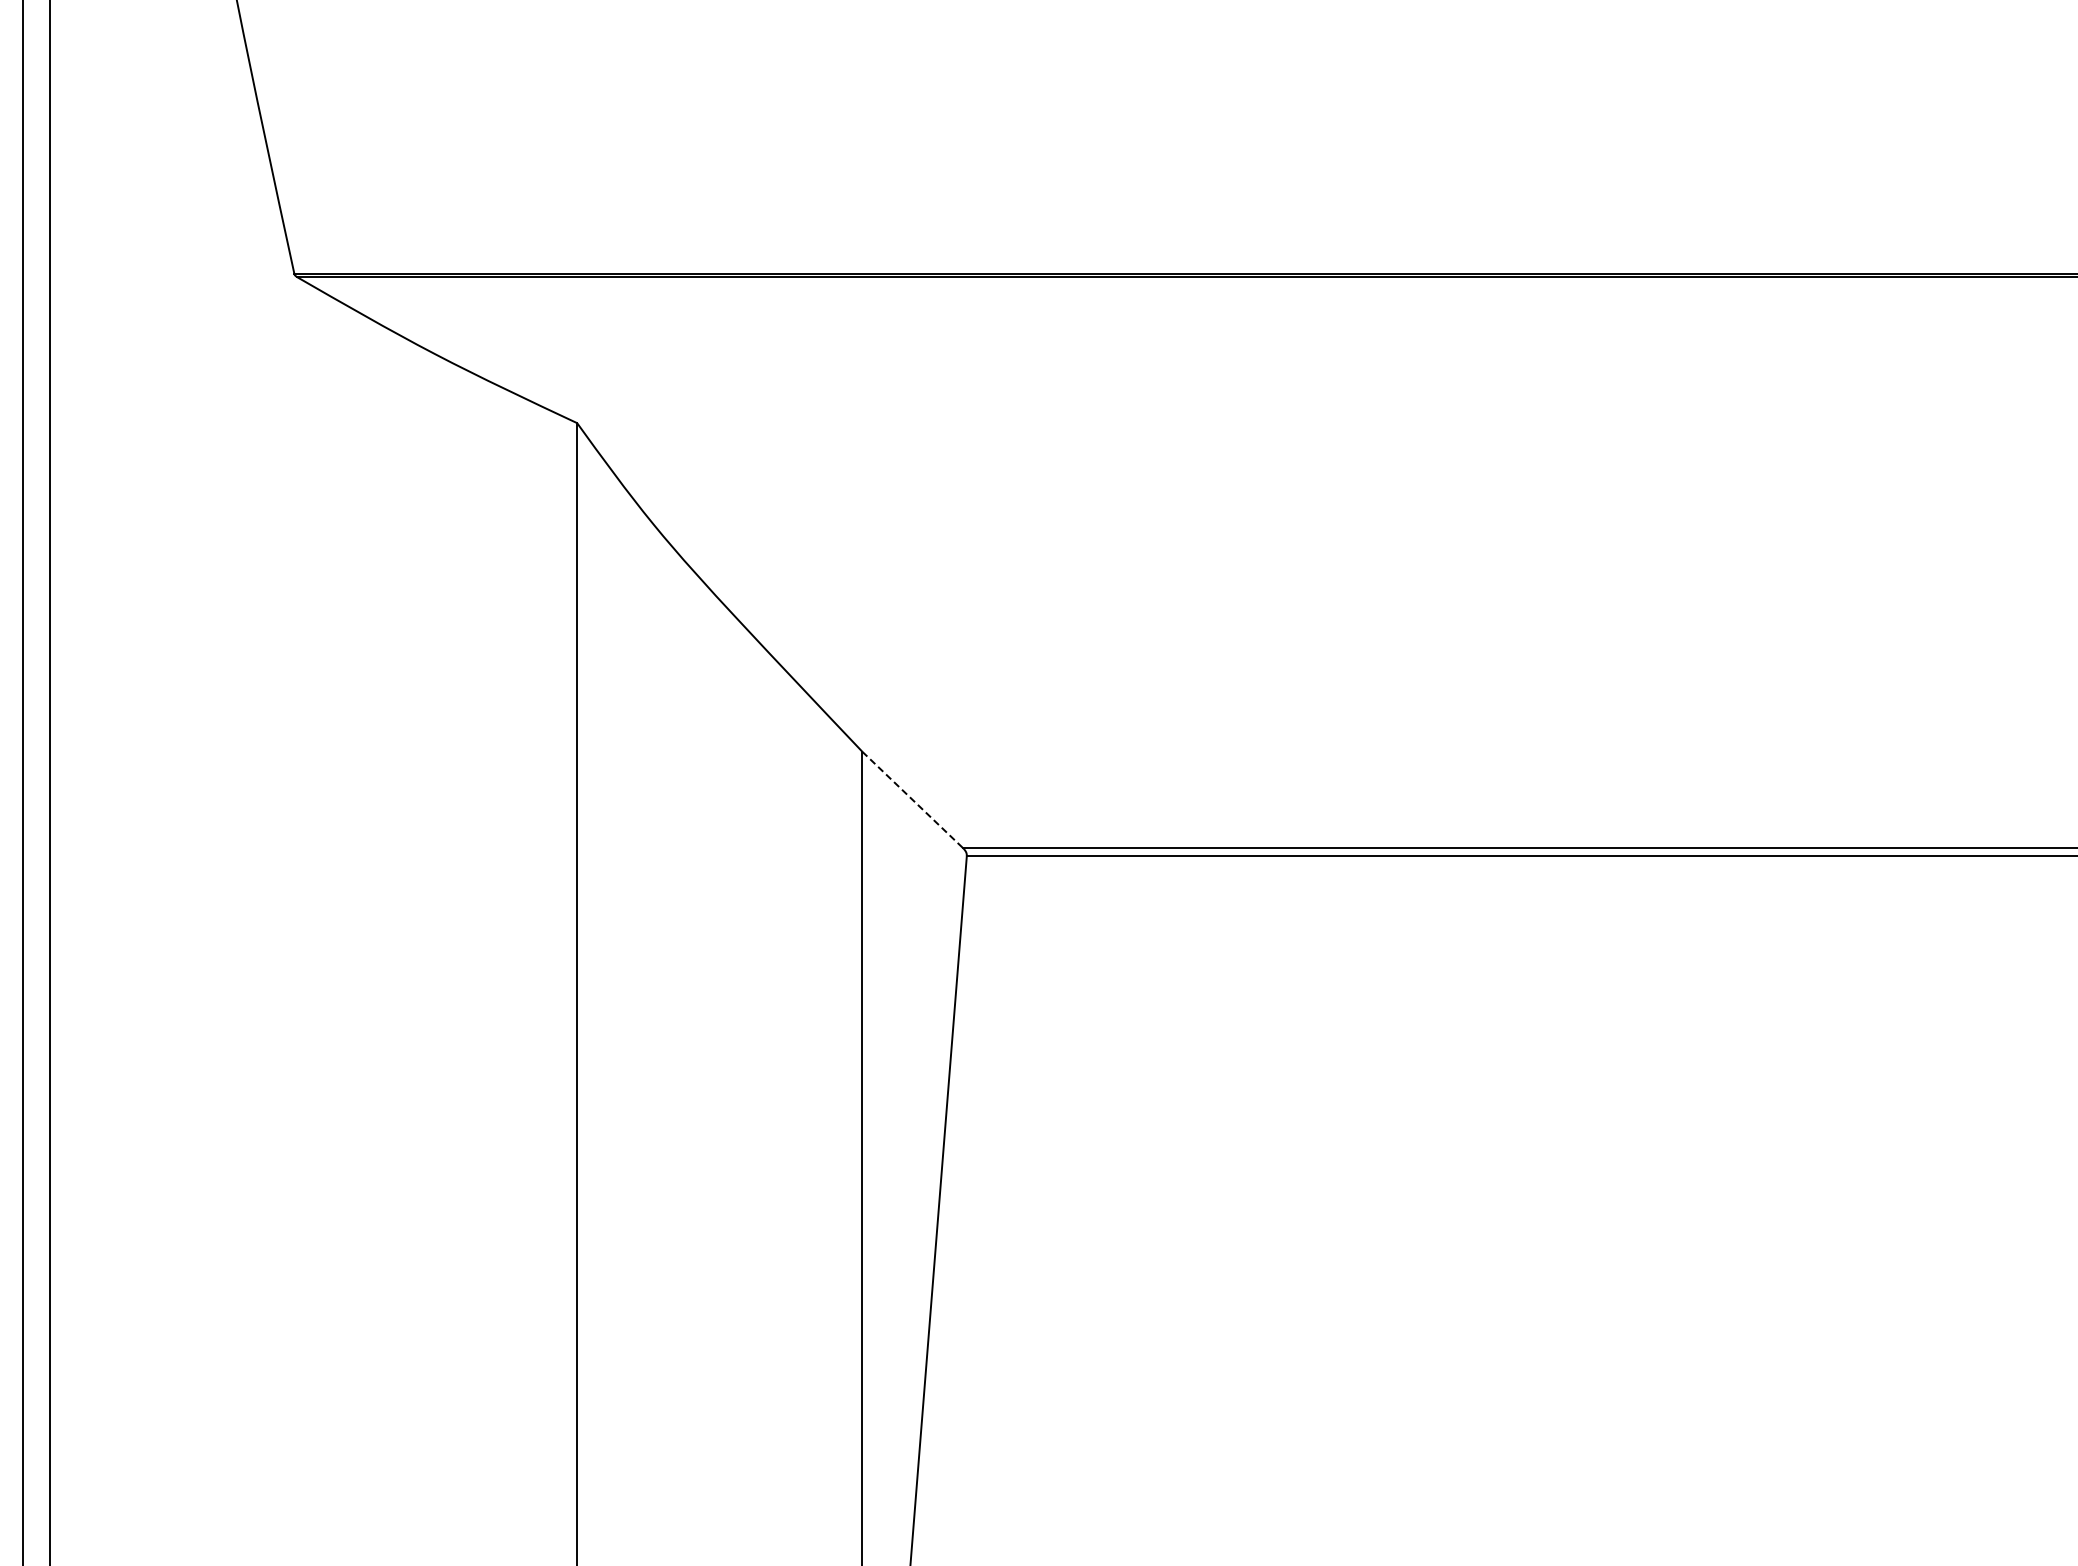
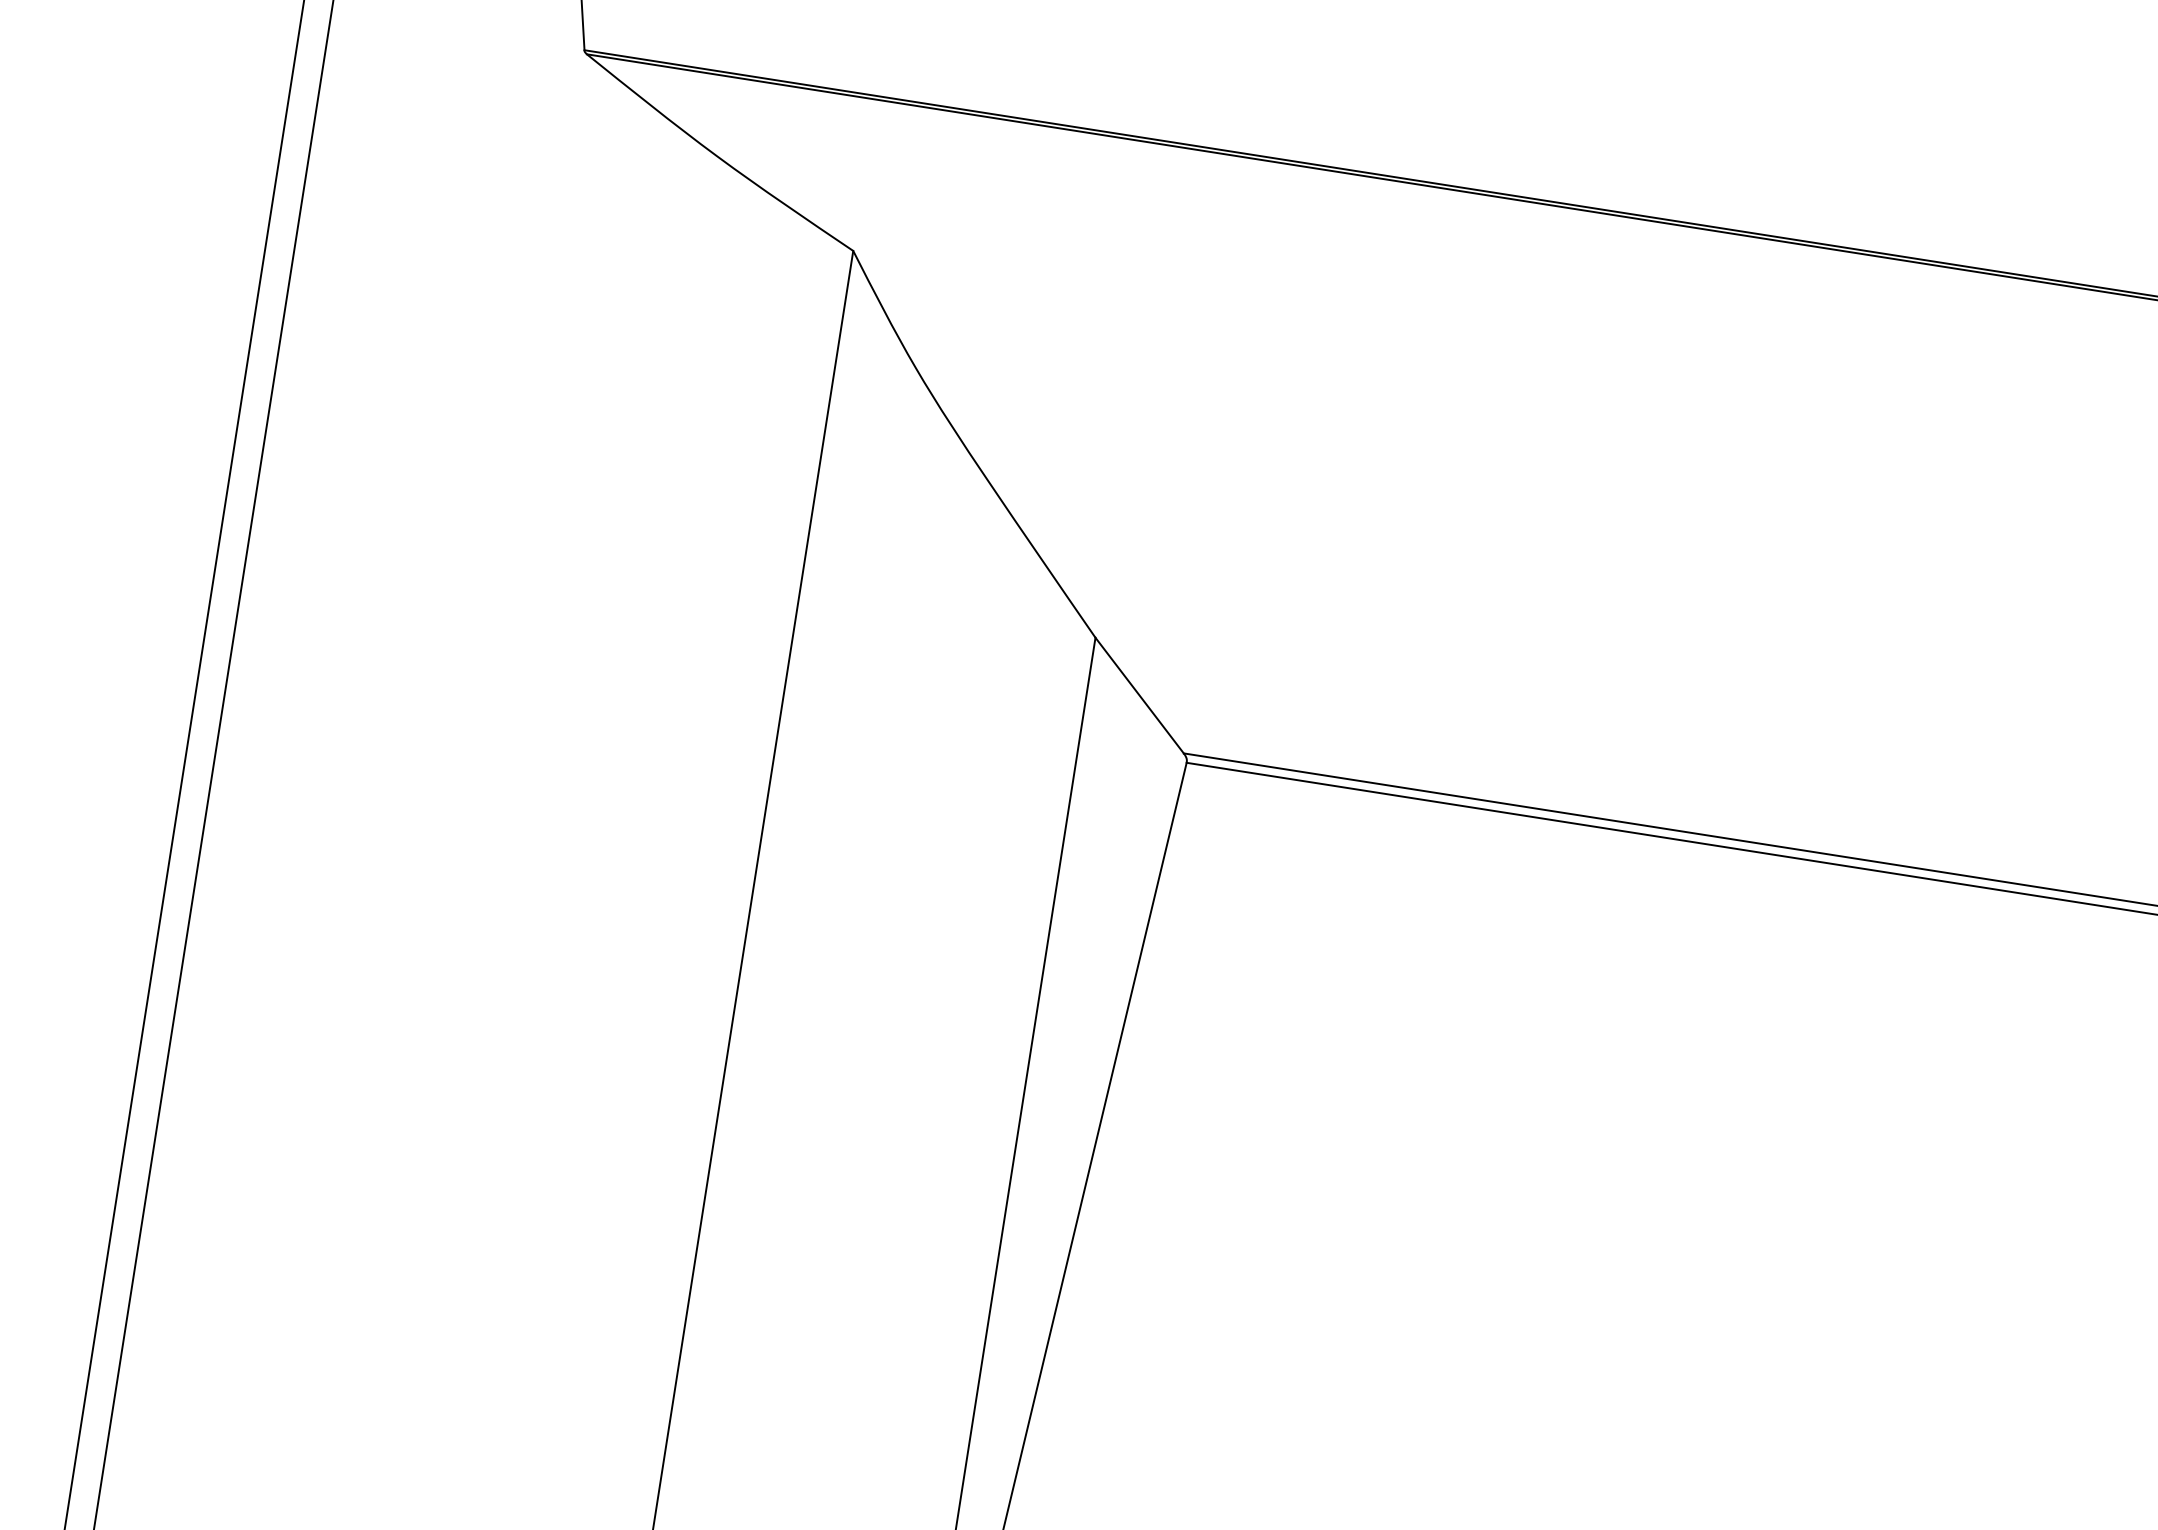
line: (912, 799) -> (1139, 695), dashed -> solid

